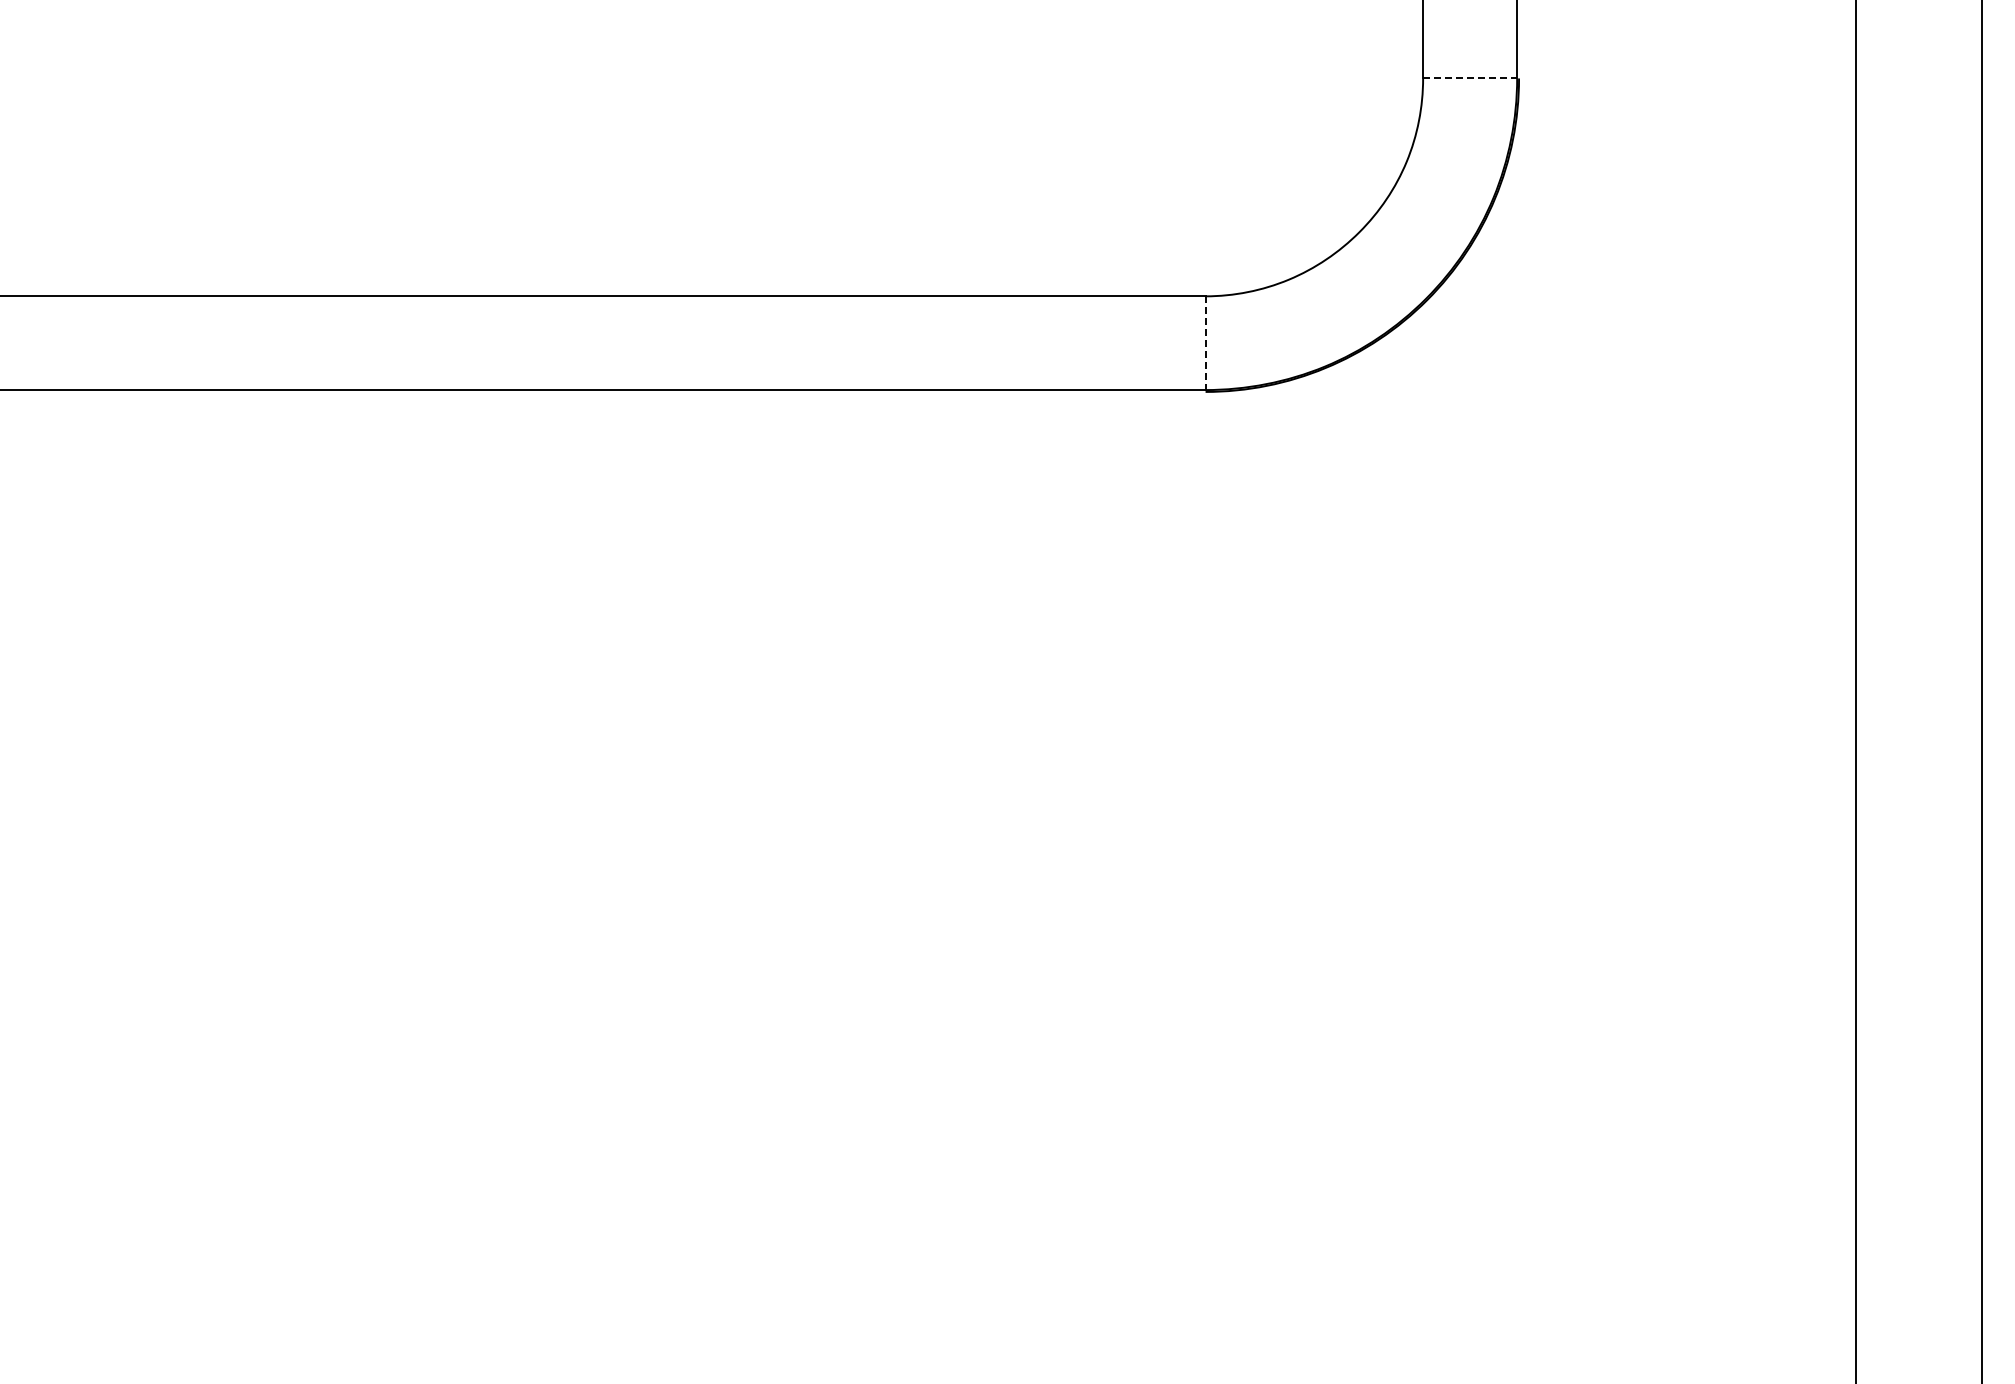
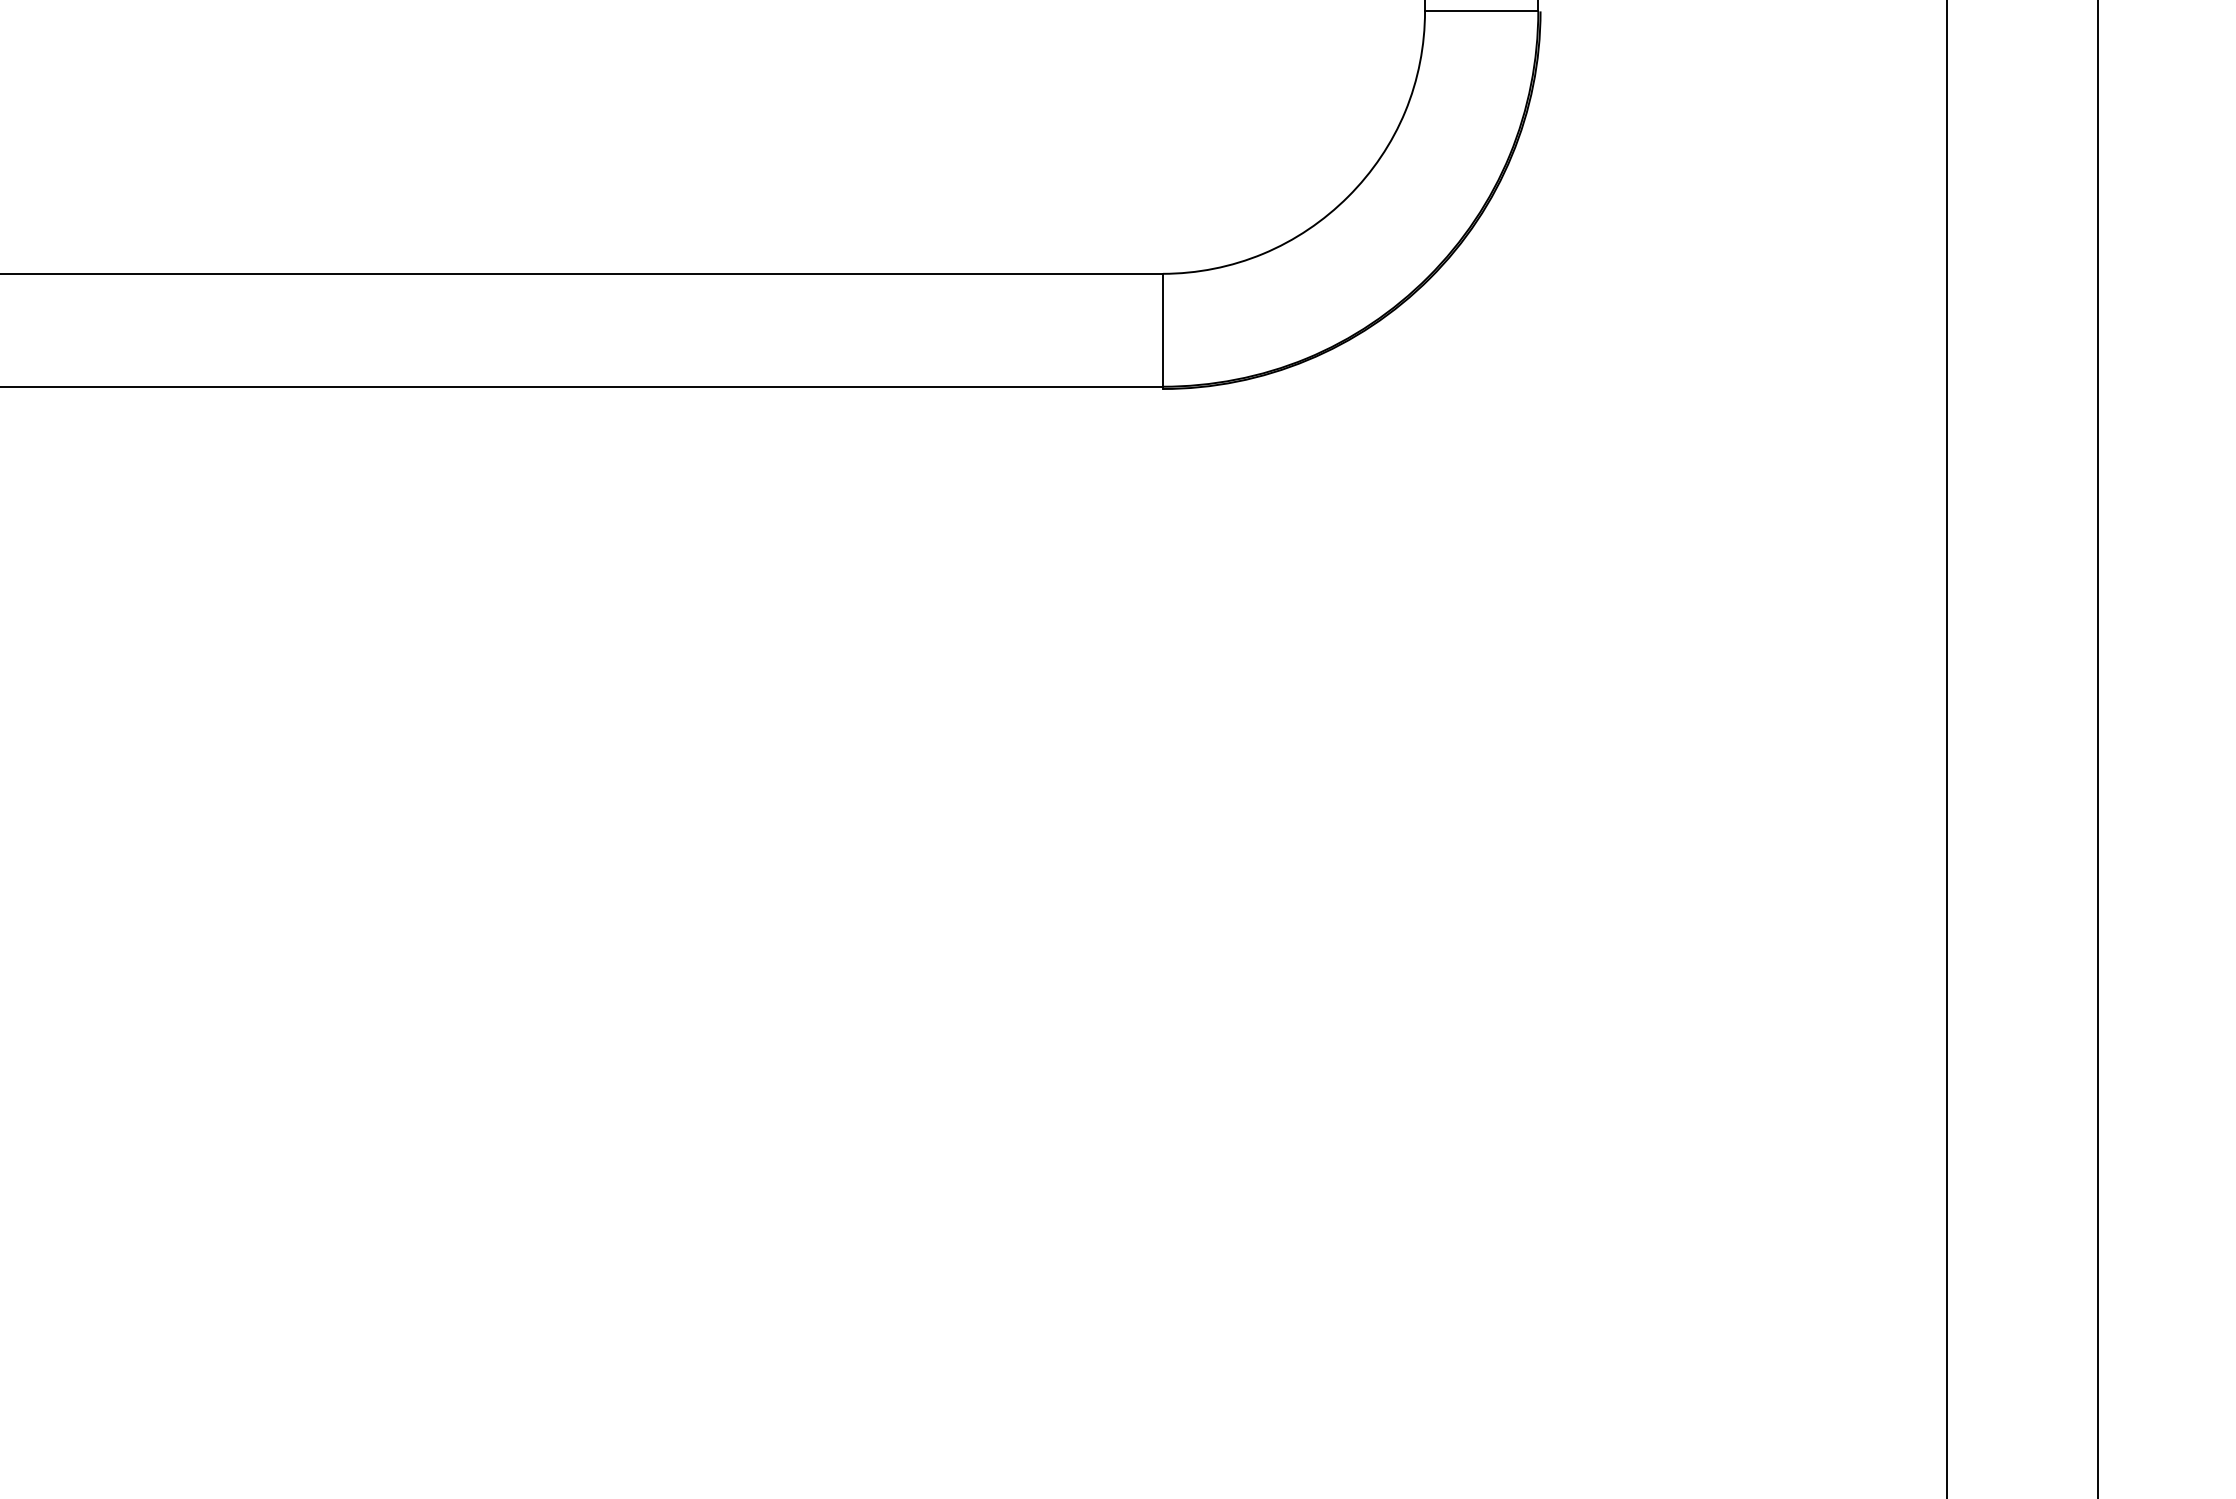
line: (1470, 78) -> (1482, 11), dashed -> solid
line: (1205, 344) -> (1162, 331), dashed -> solid

